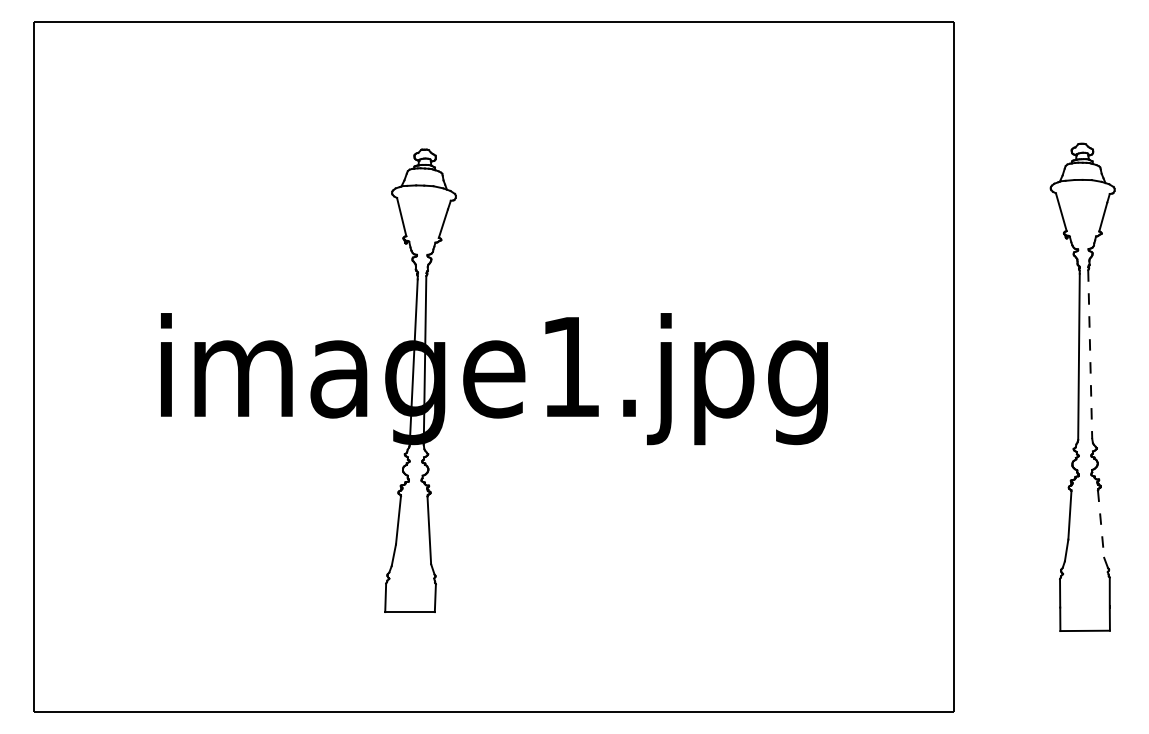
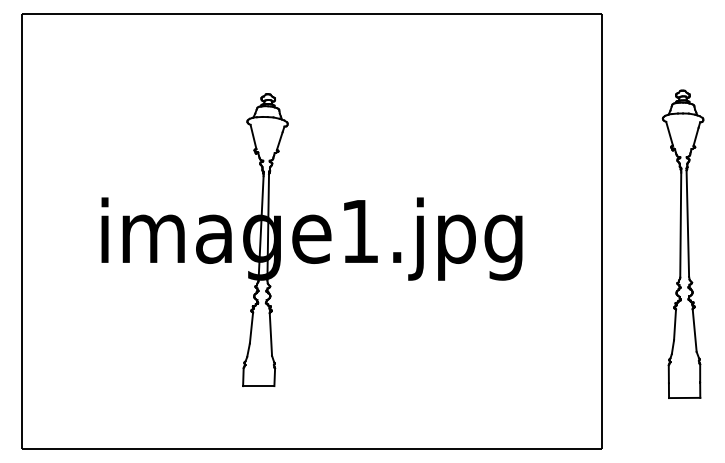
line: (1089, 355) -> (687, 224), dashed -> solid
line: (1100, 525) -> (694, 331), dashed -> solid

